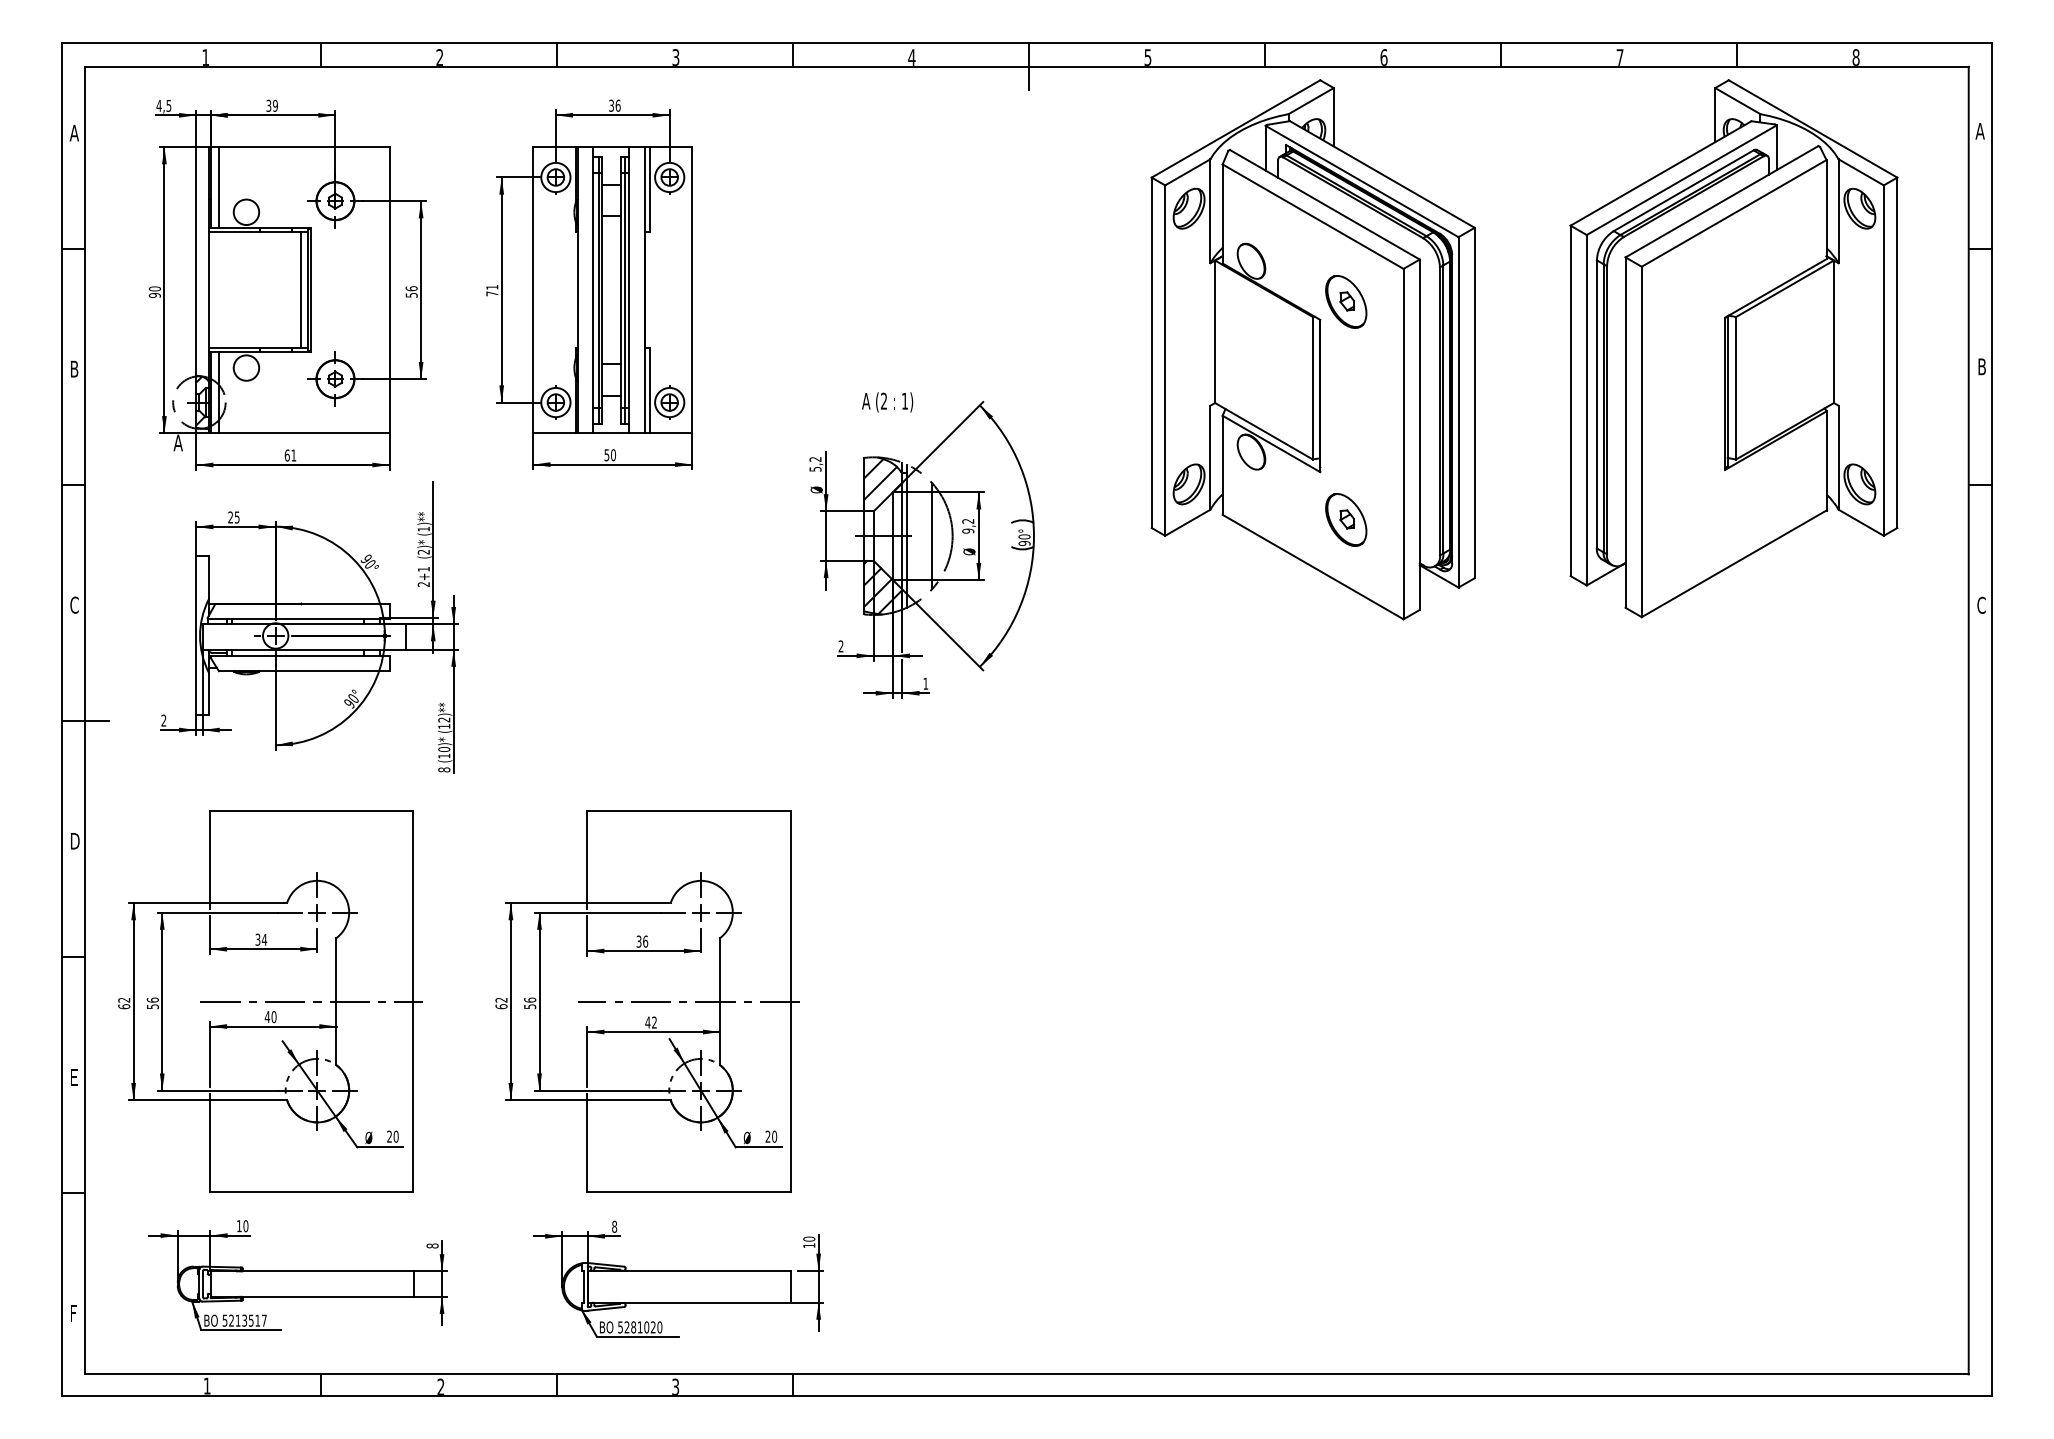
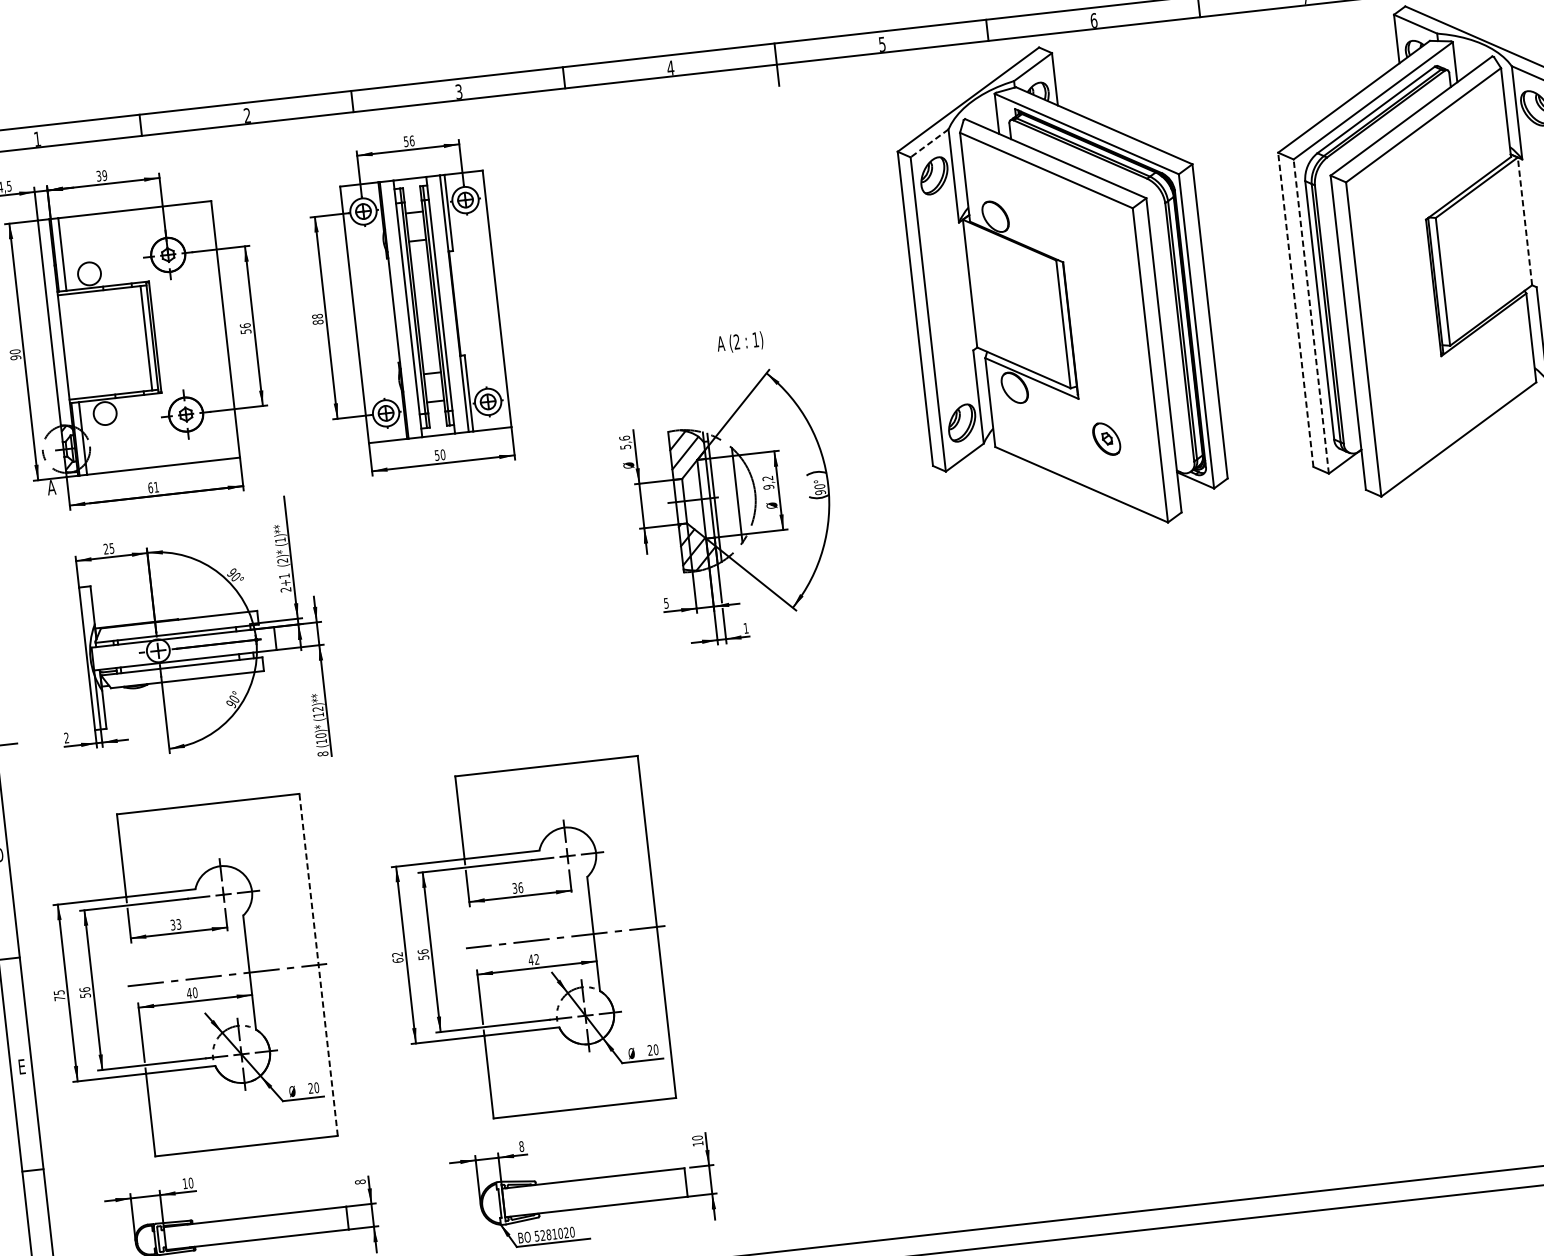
text: (611, 104) -> (405, 140), 36 -> 56
line: (1187, 172) -> (929, 143), solid -> dashed
text: (492, 290) -> (318, 319), 71 -> 88
part: (1346, 301) -> (1084, 243), removed
line: (1833, 331) -> (1524, 221), solid -> dashed
line: (1570, 400) -> (1295, 309), solid -> dashed
text: (887, 402) -> (740, 342), moved
line: (1586, 409) -> (1310, 315), solid -> dashed
text: (815, 458) -> (624, 437), 5,2 -> 5,6
part: (1346, 519) -> (1106, 438), size x0.7
text: (840, 646) -> (665, 603), 2 -> 5
text: (264, 939) -> (178, 924), 34 -> 33
line: (413, 1001) -> (318, 964), solid -> dashed
text: (124, 1003) -> (59, 995), 62 -> 75

